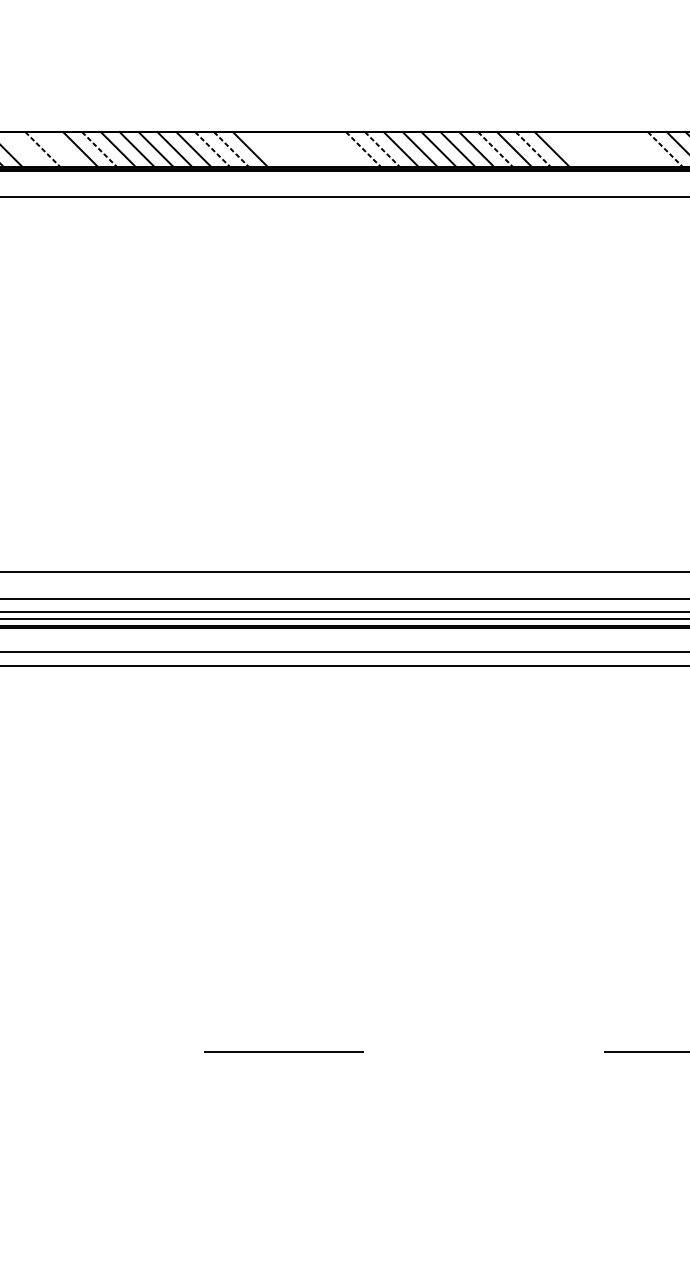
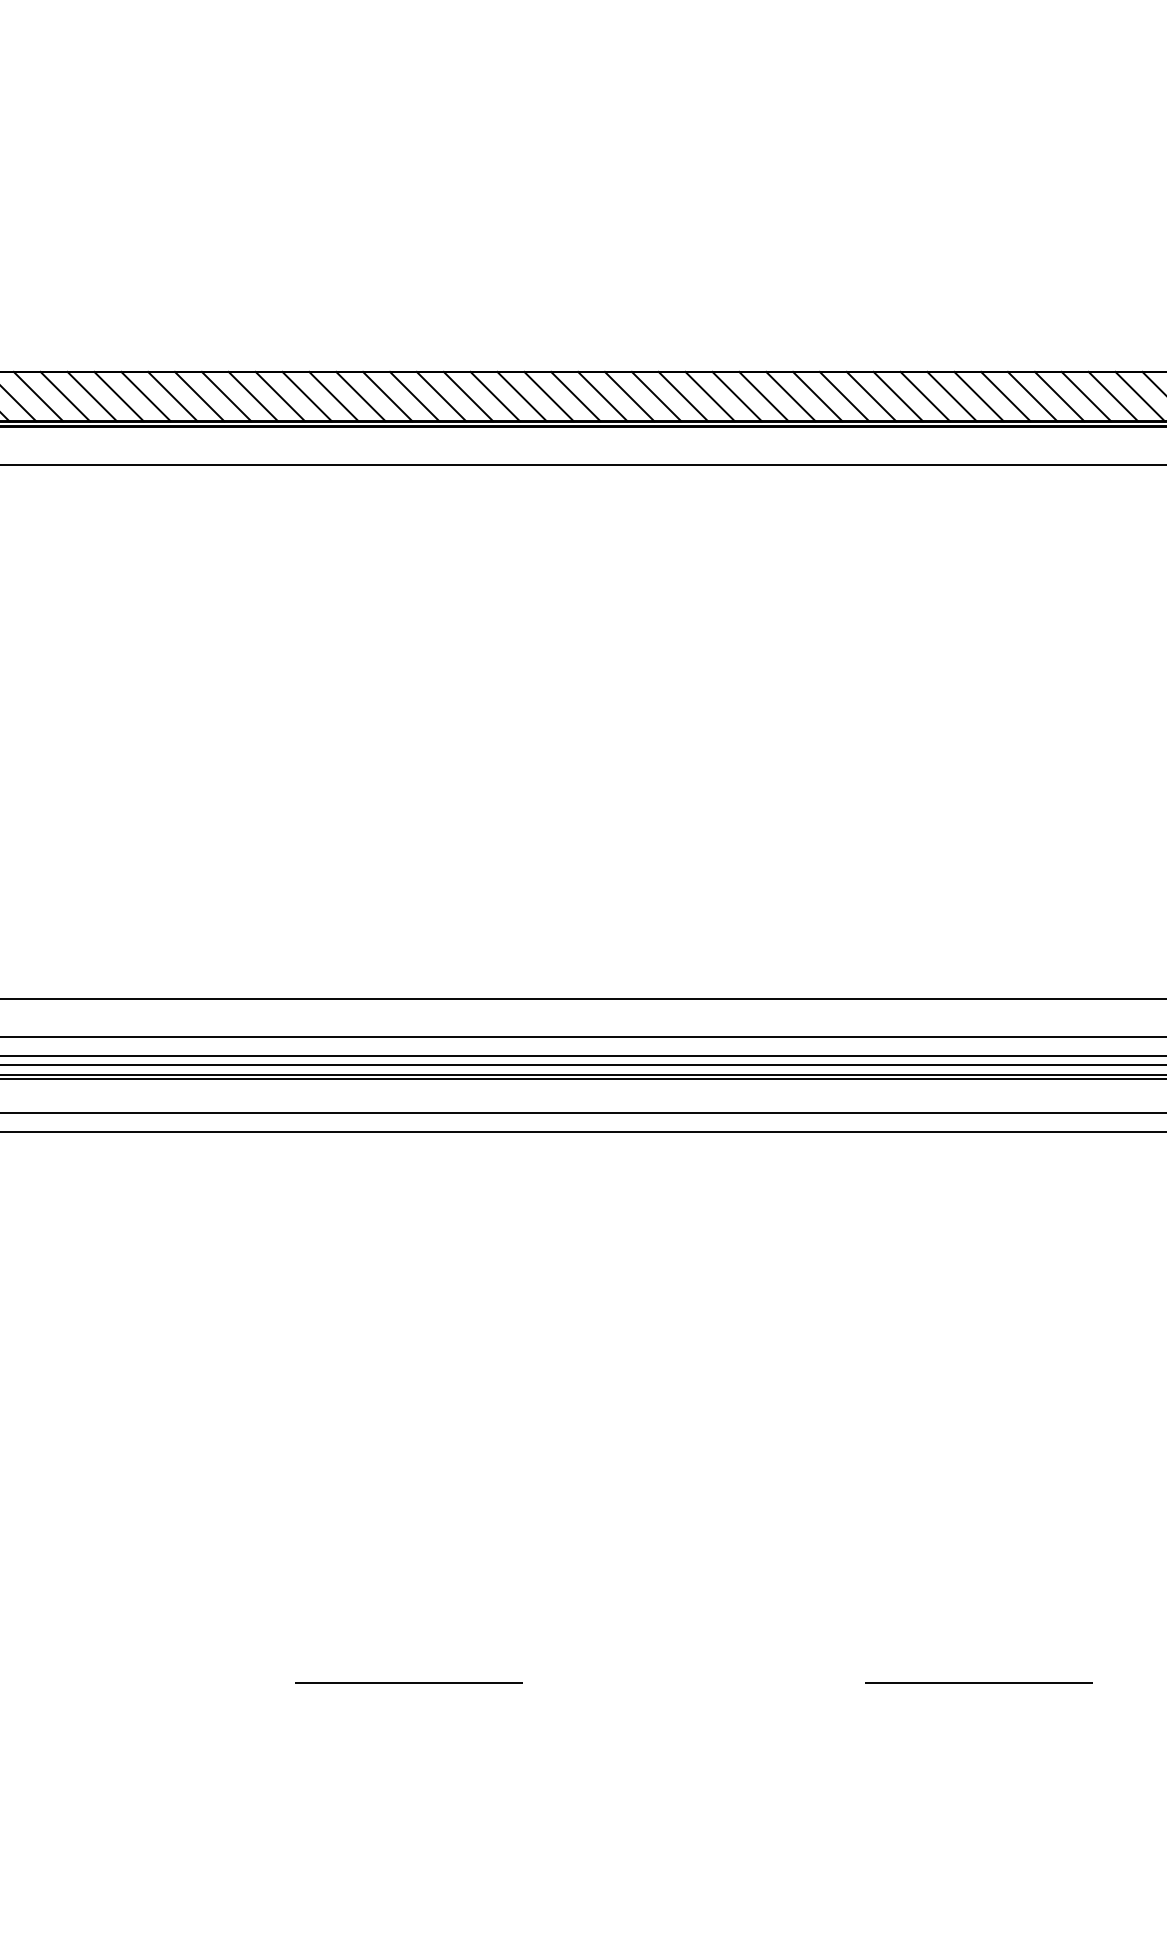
line: (23, 149) -> (38, 396), added
line: (42, 149) -> (65, 396), dashed -> solid
line: (61, 149) -> (91, 396), added
line: (99, 149) -> (146, 396), dashed -> solid
line: (212, 149) -> (307, 396), dashed -> solid
line: (230, 149) -> (333, 396), dashed -> solid
line: (268, 149) -> (387, 396), added
line: (287, 149) -> (414, 396), added
line: (306, 149) -> (441, 396), added
line: (325, 149) -> (468, 396), added
line: (344, 149) -> (494, 396), added
line: (363, 149) -> (522, 396), dashed -> solid
line: (382, 149) -> (549, 396), dashed -> solid
line: (495, 149) -> (710, 396), dashed -> solid
line: (532, 149) -> (763, 396), dashed -> solid
line: (570, 149) -> (817, 396), added
line: (589, 149) -> (844, 396), added
line: (608, 149) -> (871, 396), added
line: (627, 149) -> (898, 396), added
line: (645, 149) -> (924, 396), added
line: (665, 149) -> (952, 396), dashed -> solid

